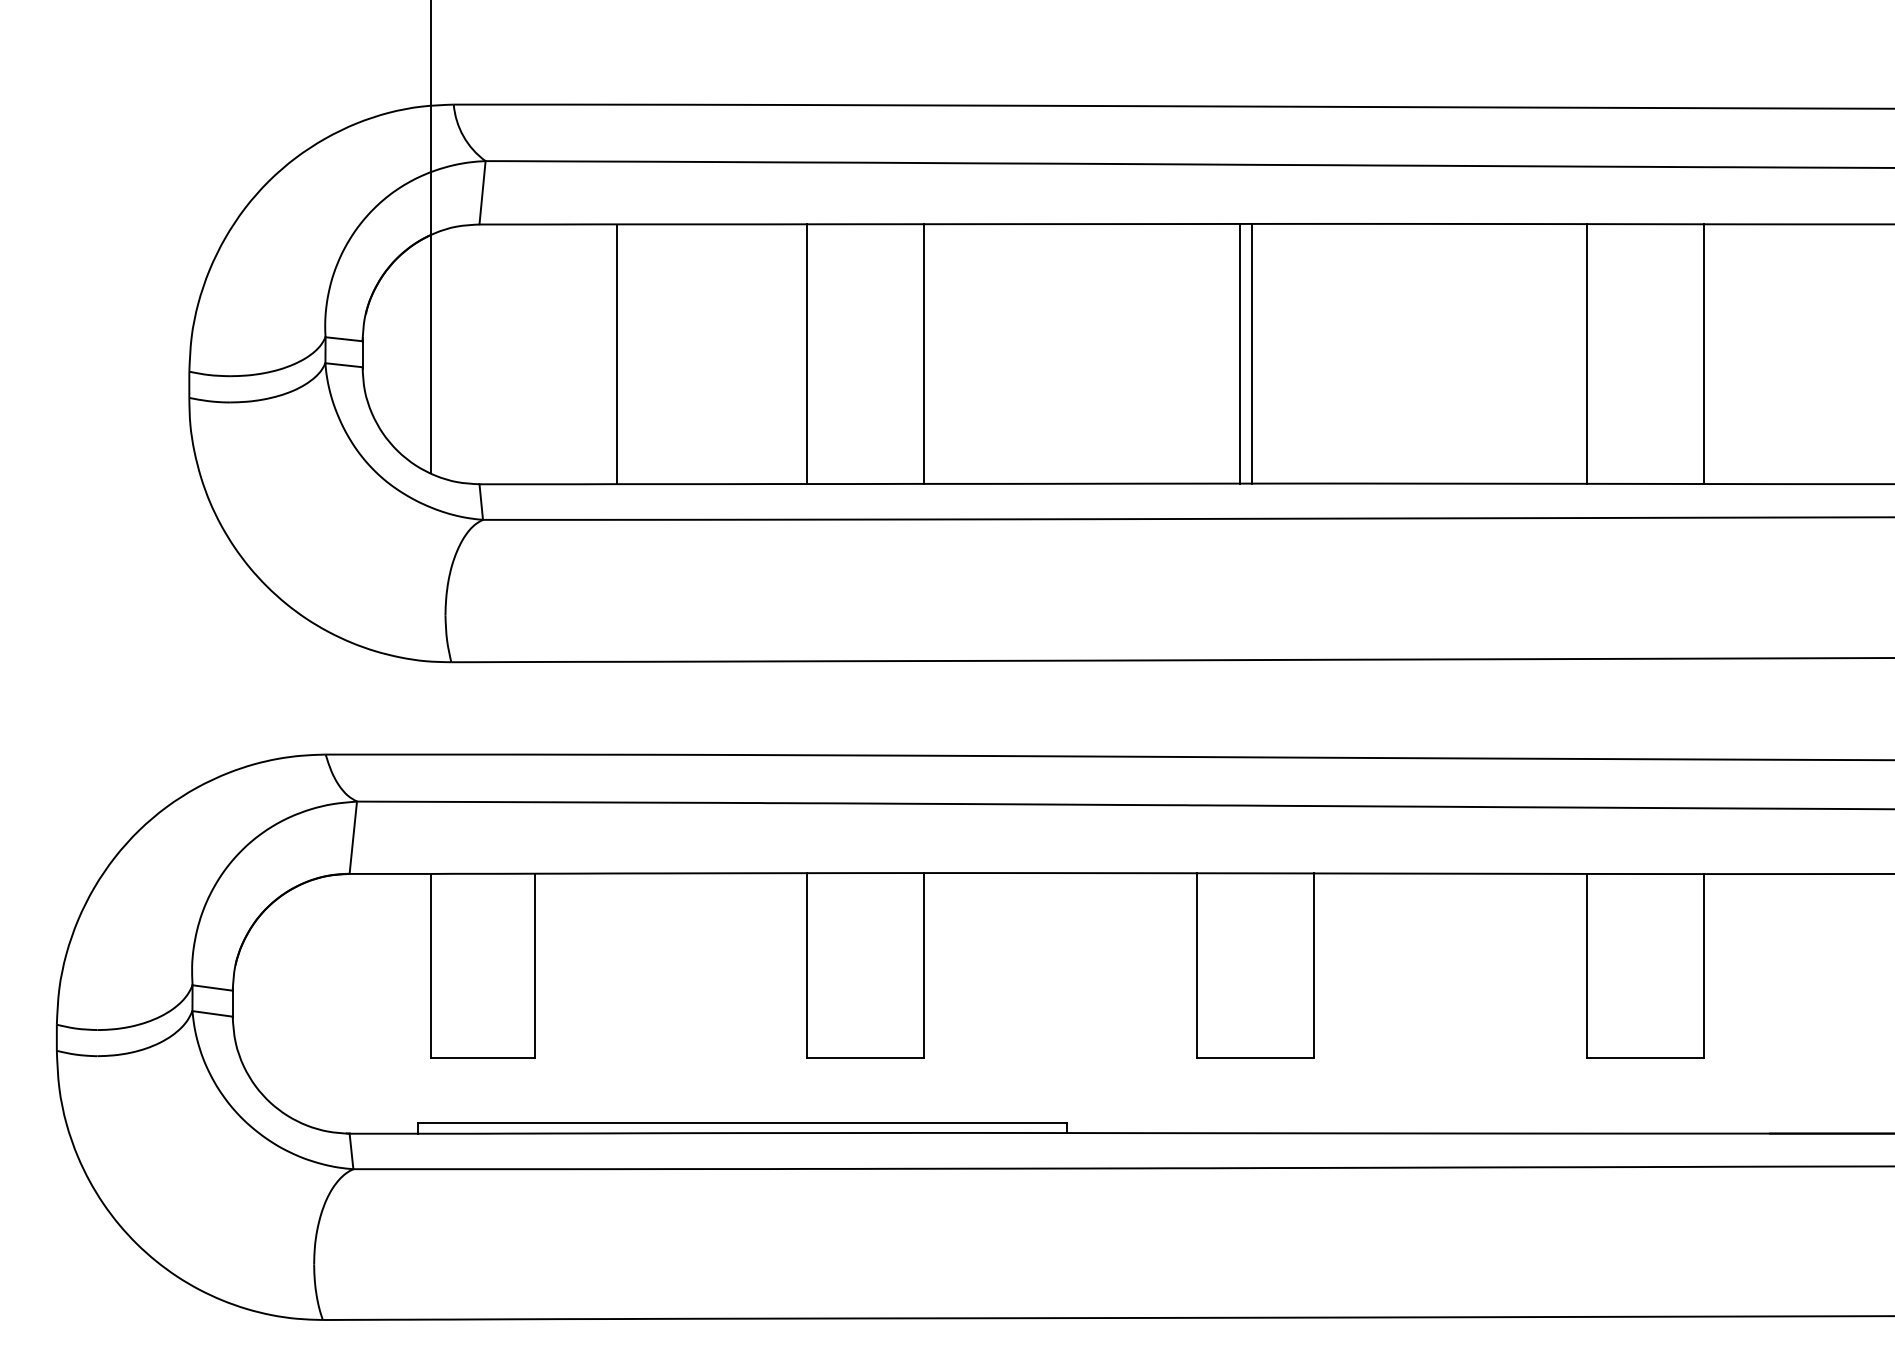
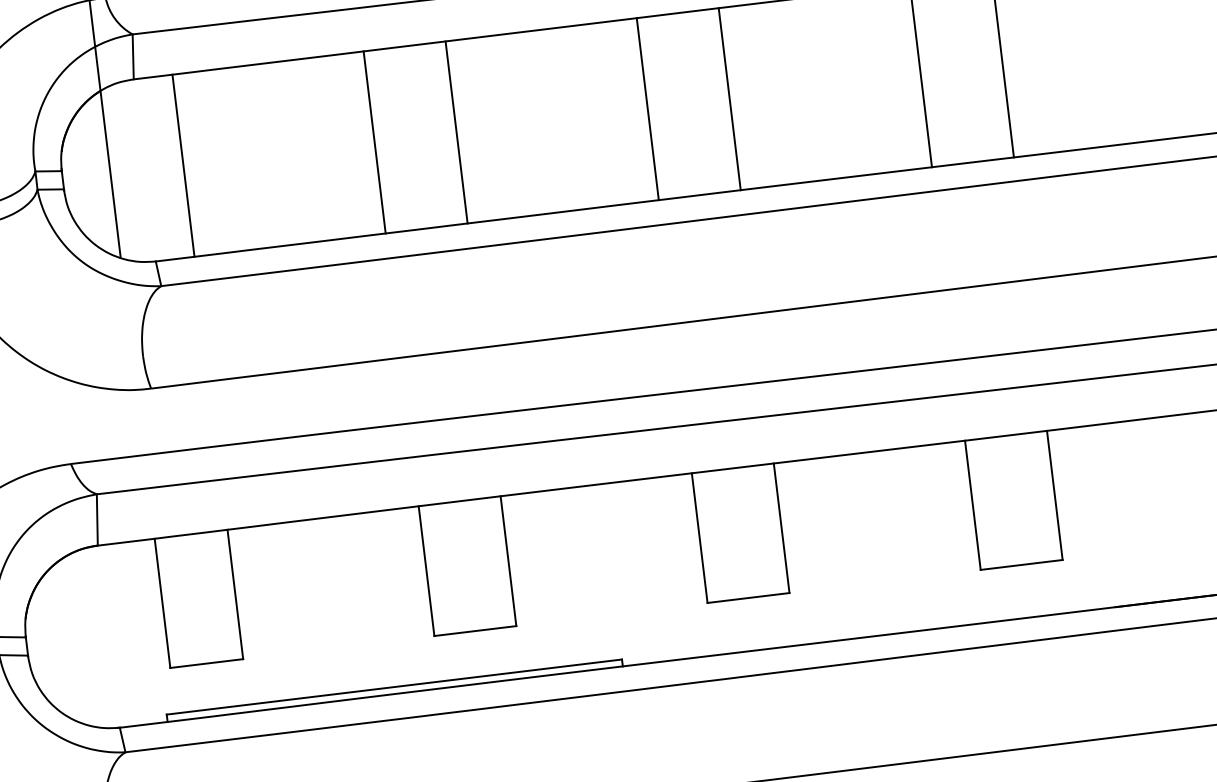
line: (1240, 353) -> (648, 108), moved
line: (1252, 353) -> (730, 98), moved
line: (616, 354) -> (183, 165), moved

